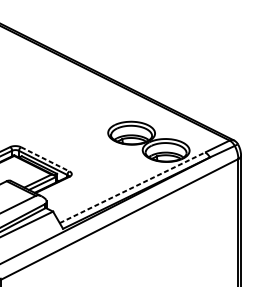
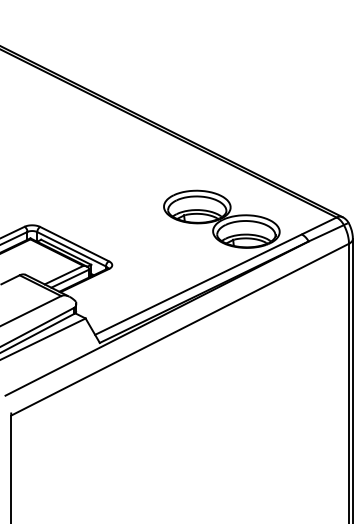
line: (45, 159) -> (75, 244), dashed -> solid
line: (132, 187) -> (198, 284), dashed -> solid

